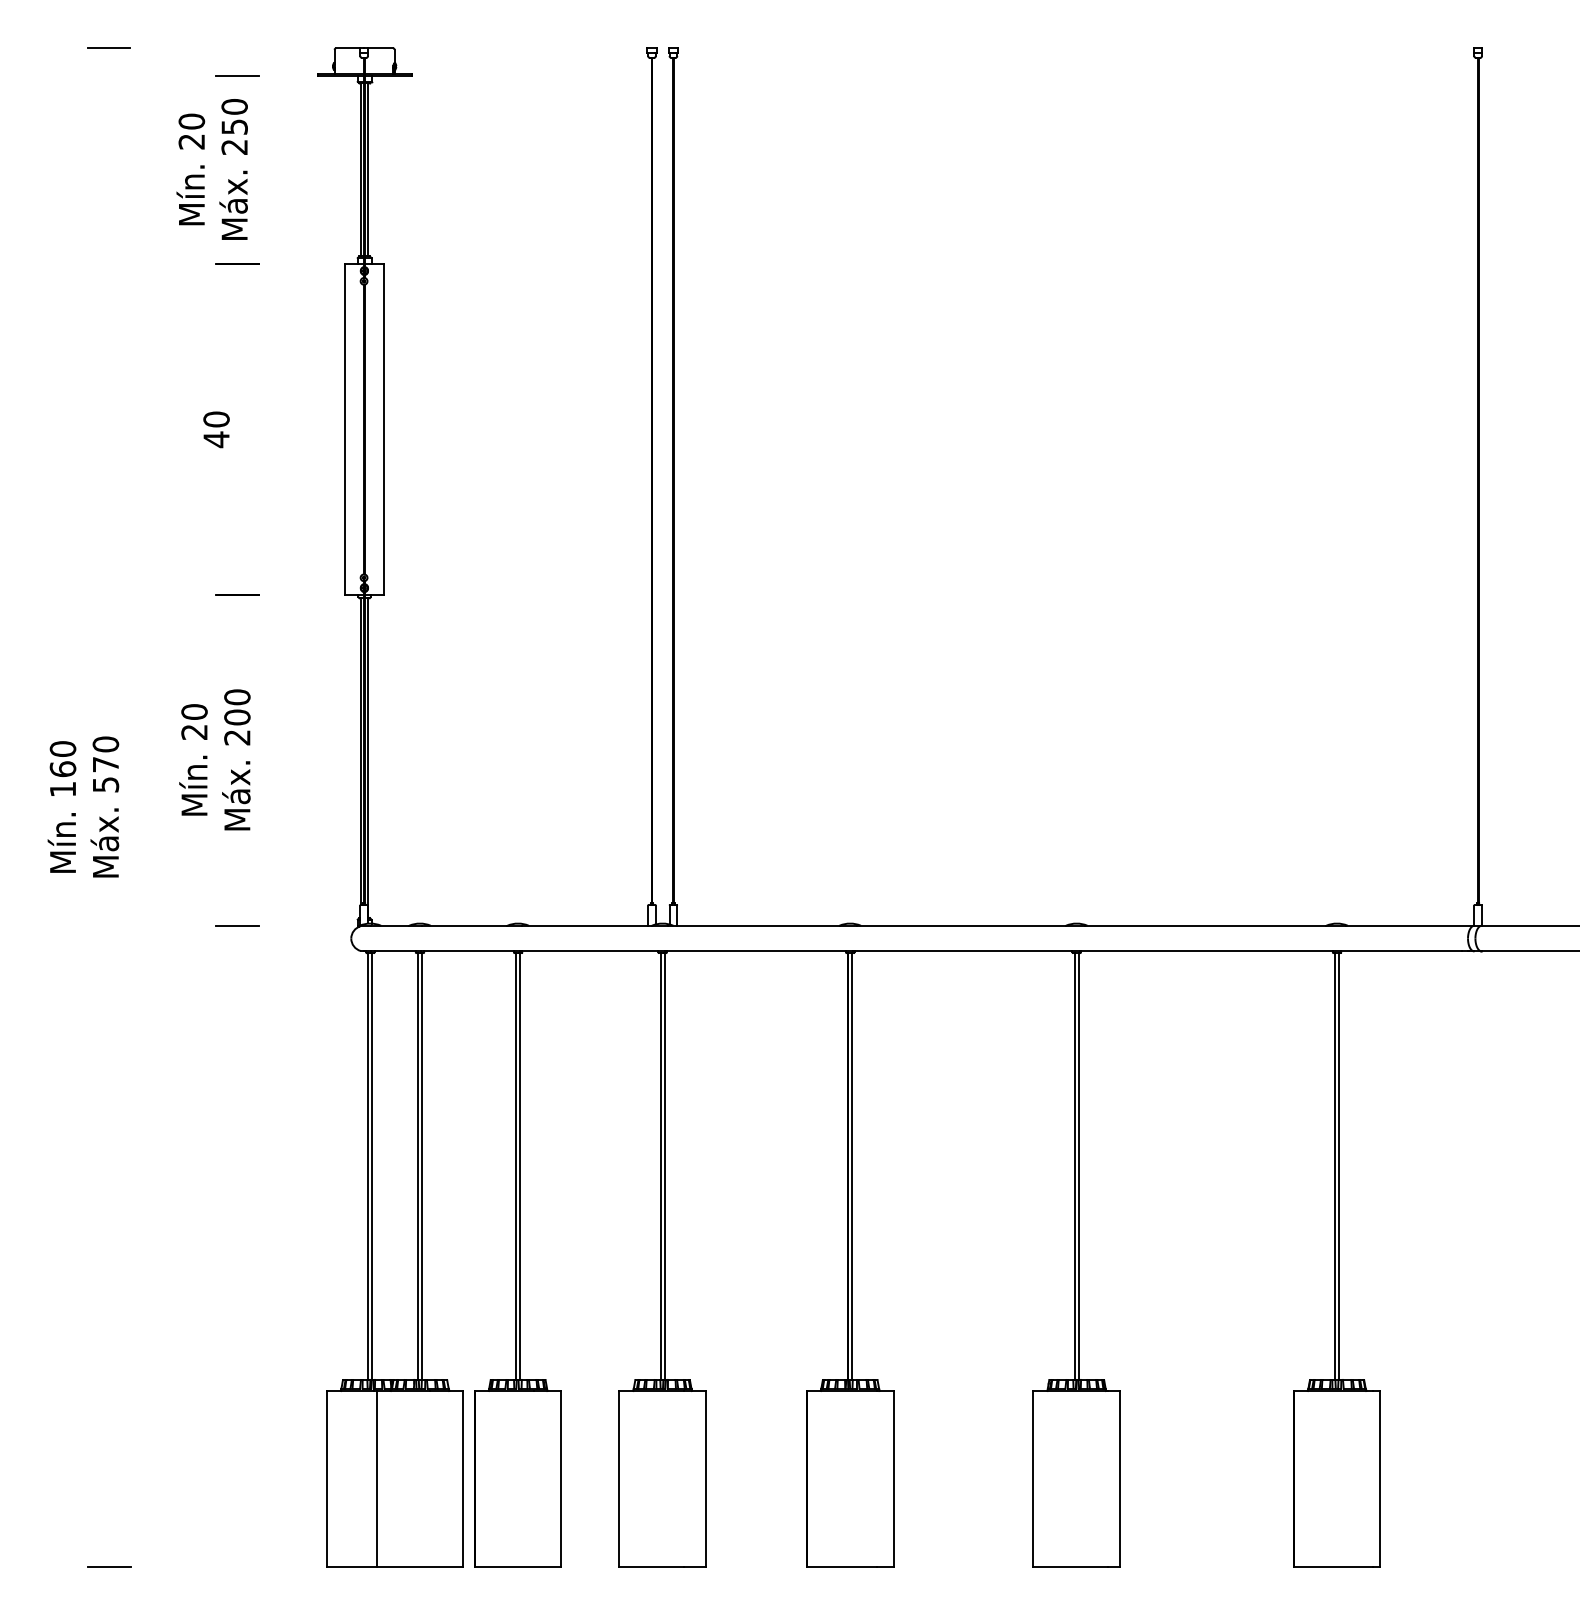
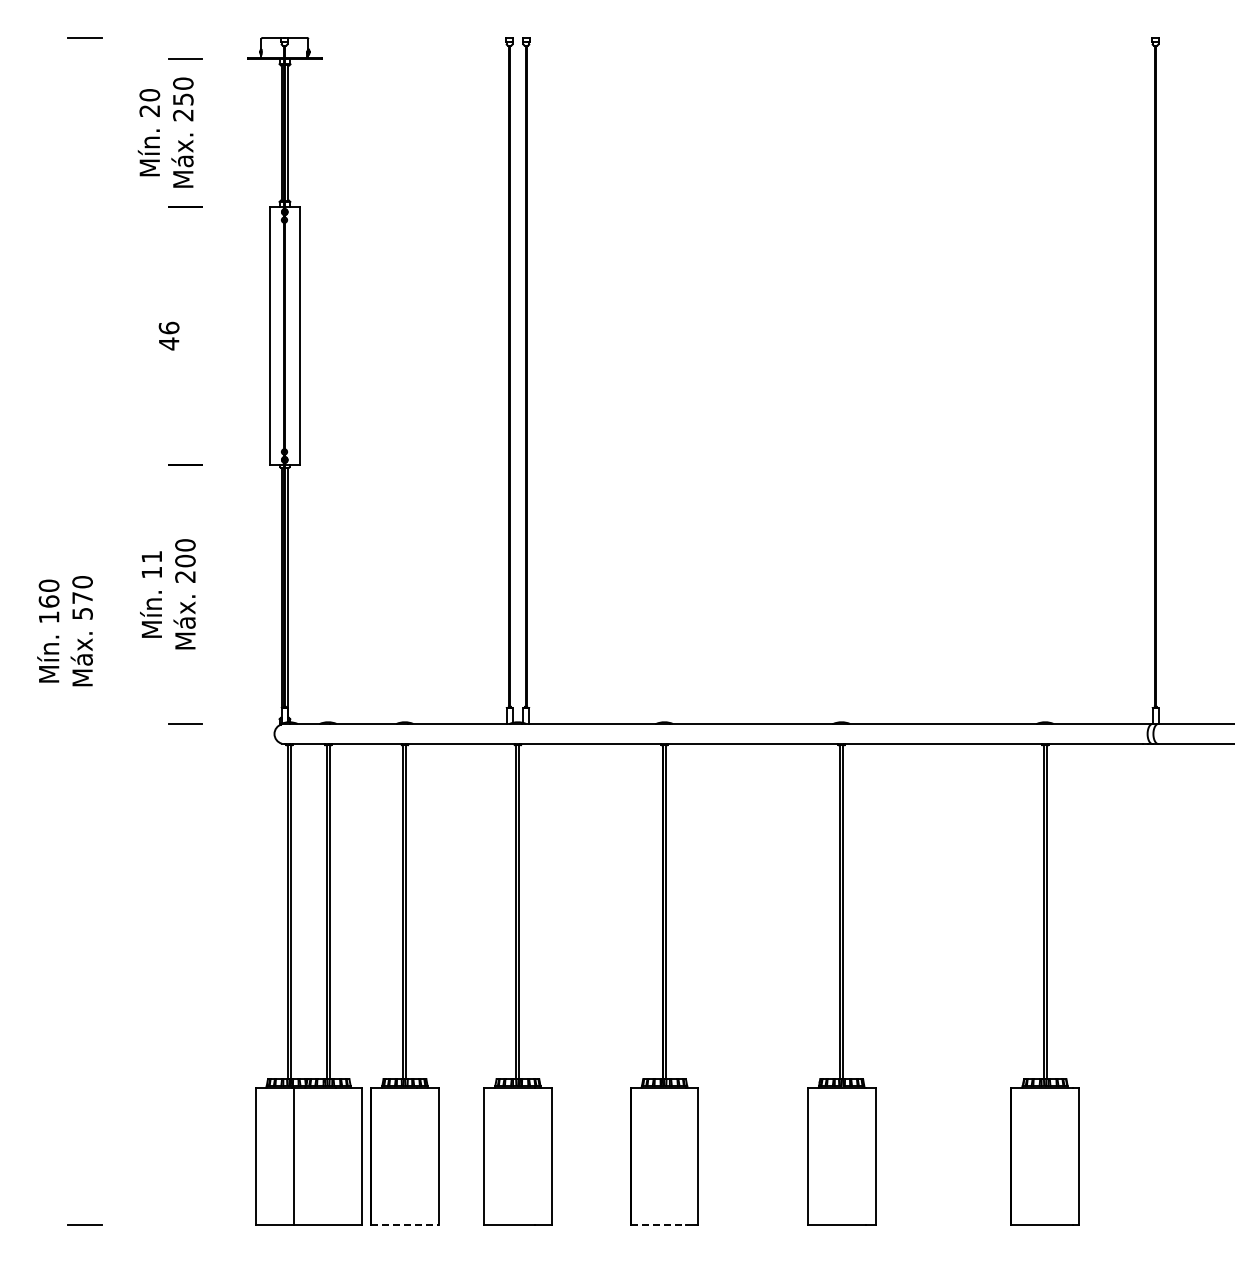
text: (215, 418) -> (168, 327), 40 -> 46
text: (193, 721) -> (151, 564), 20 -> 11
line: (517, 1567) -> (404, 1225), solid -> dashed
line: (842, 1567) -> (658, 1225), solid -> dashed

